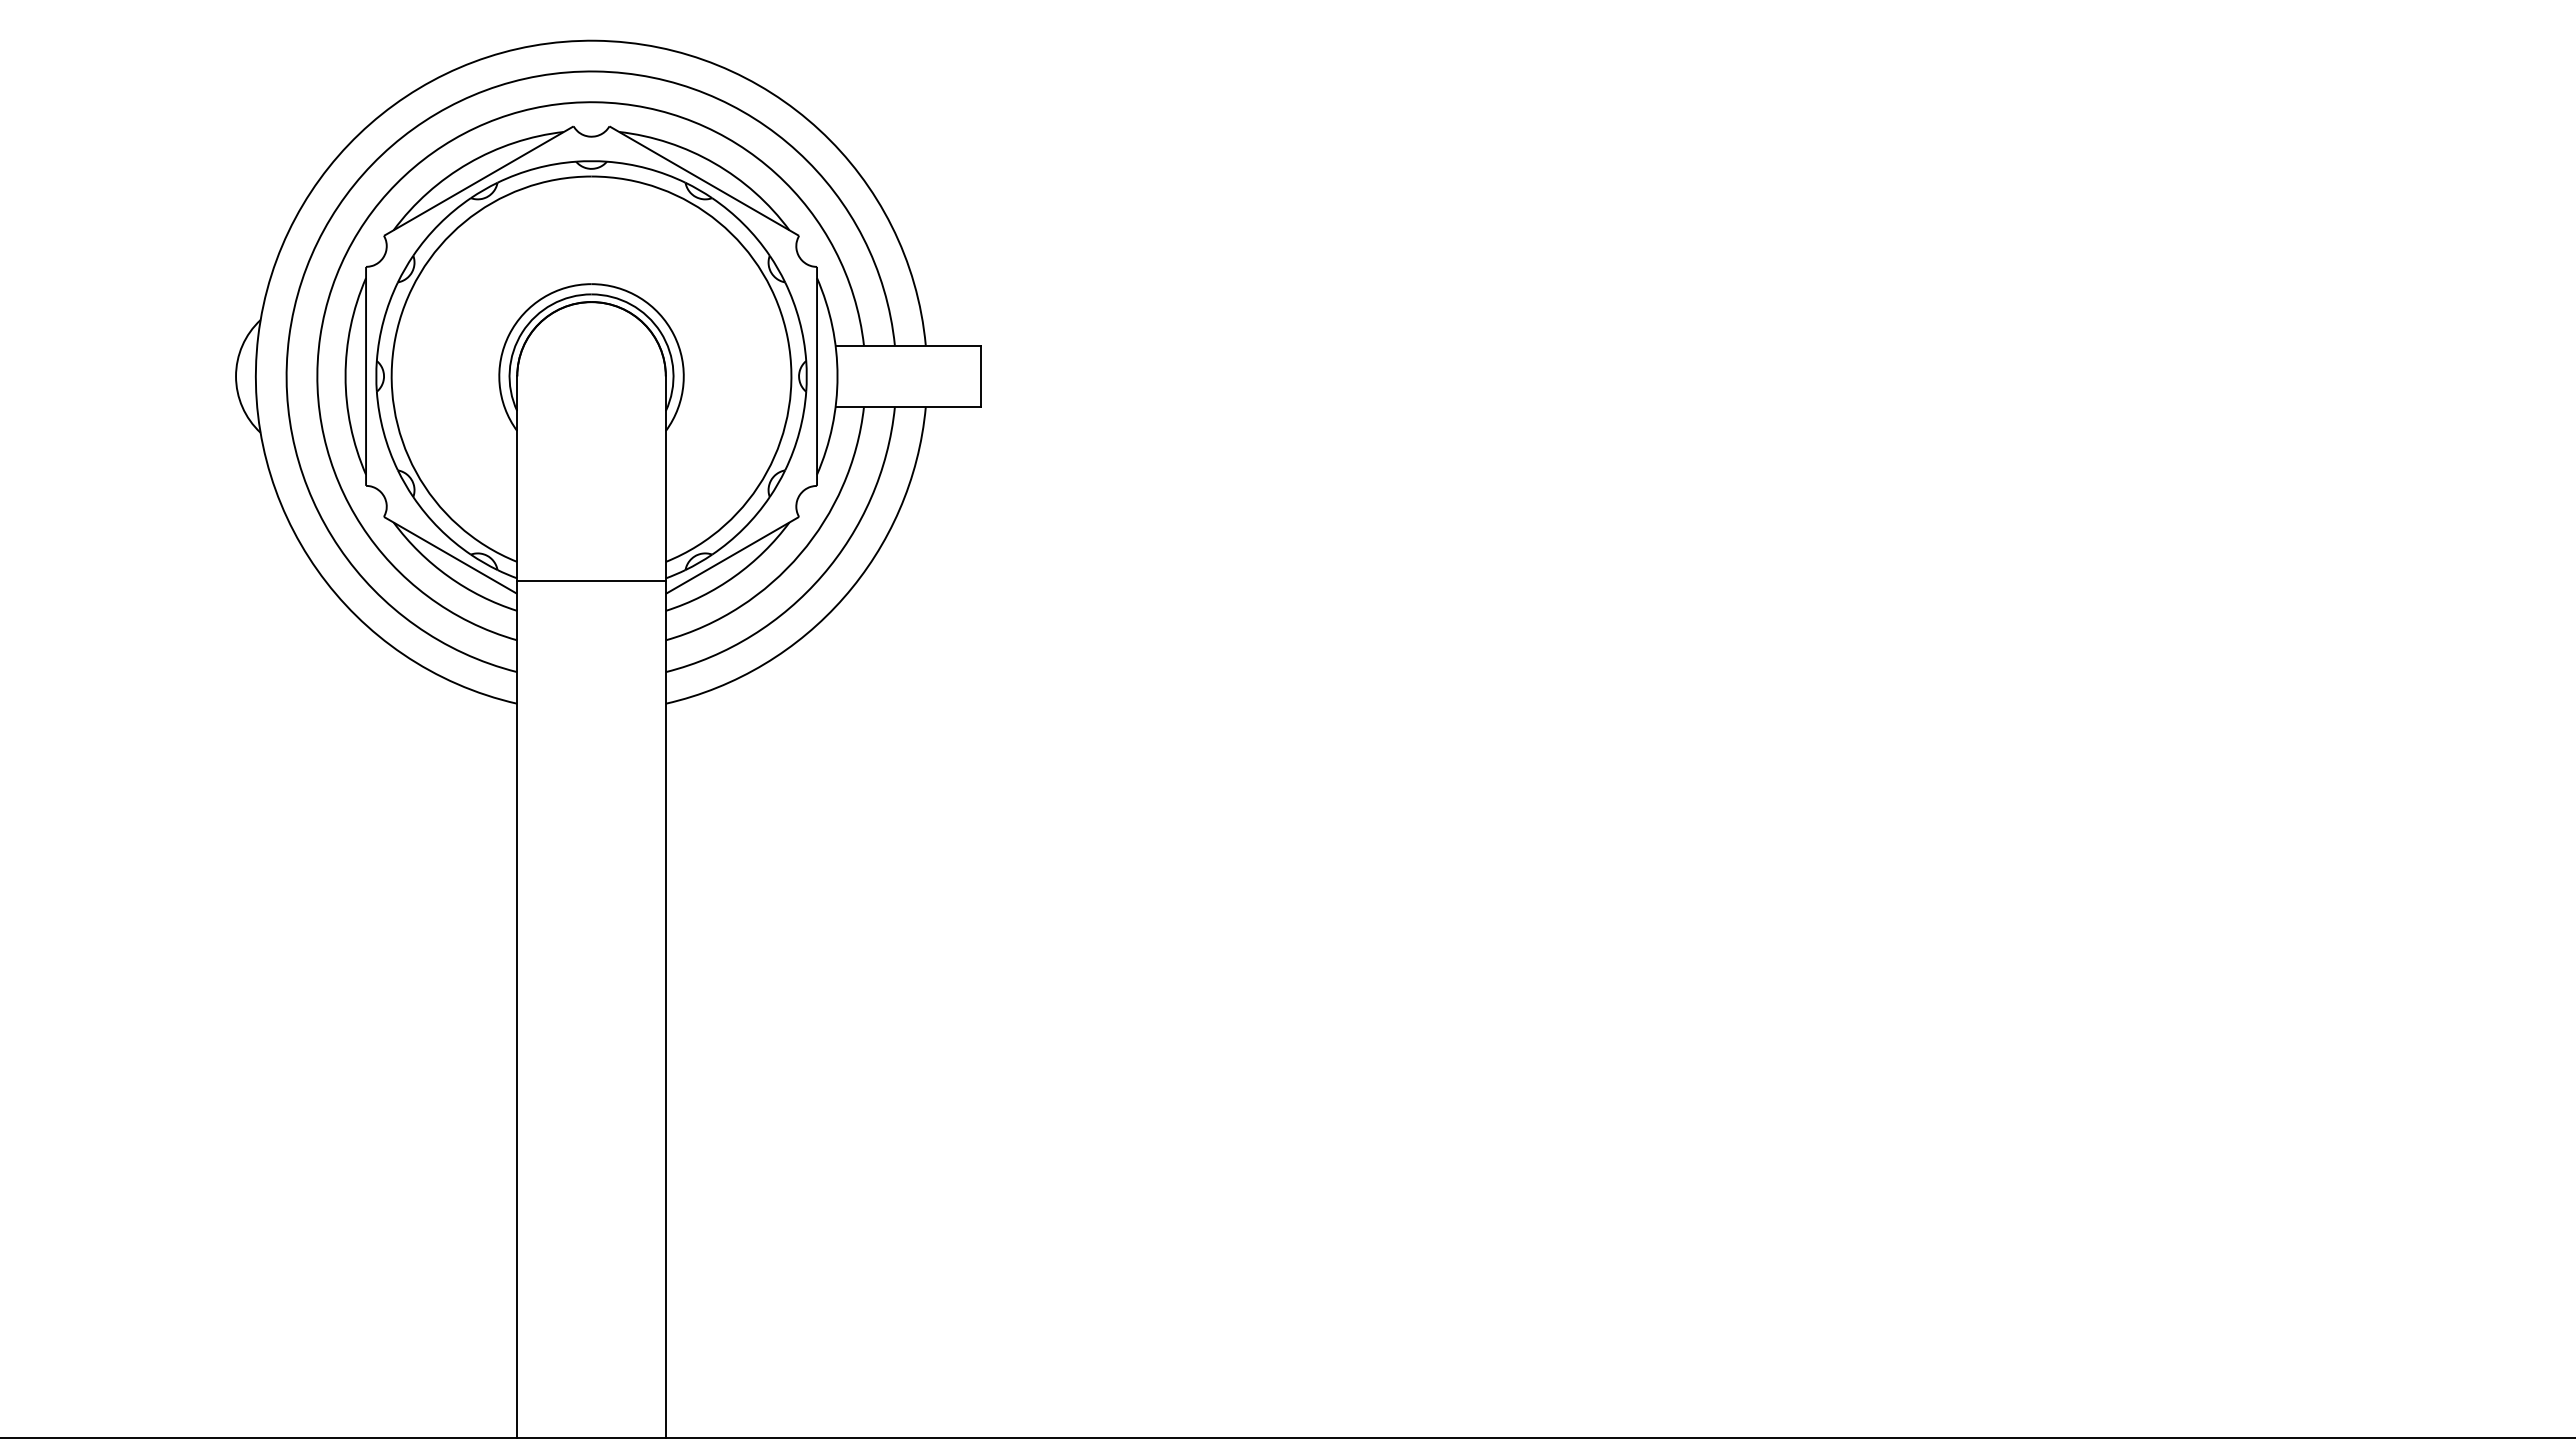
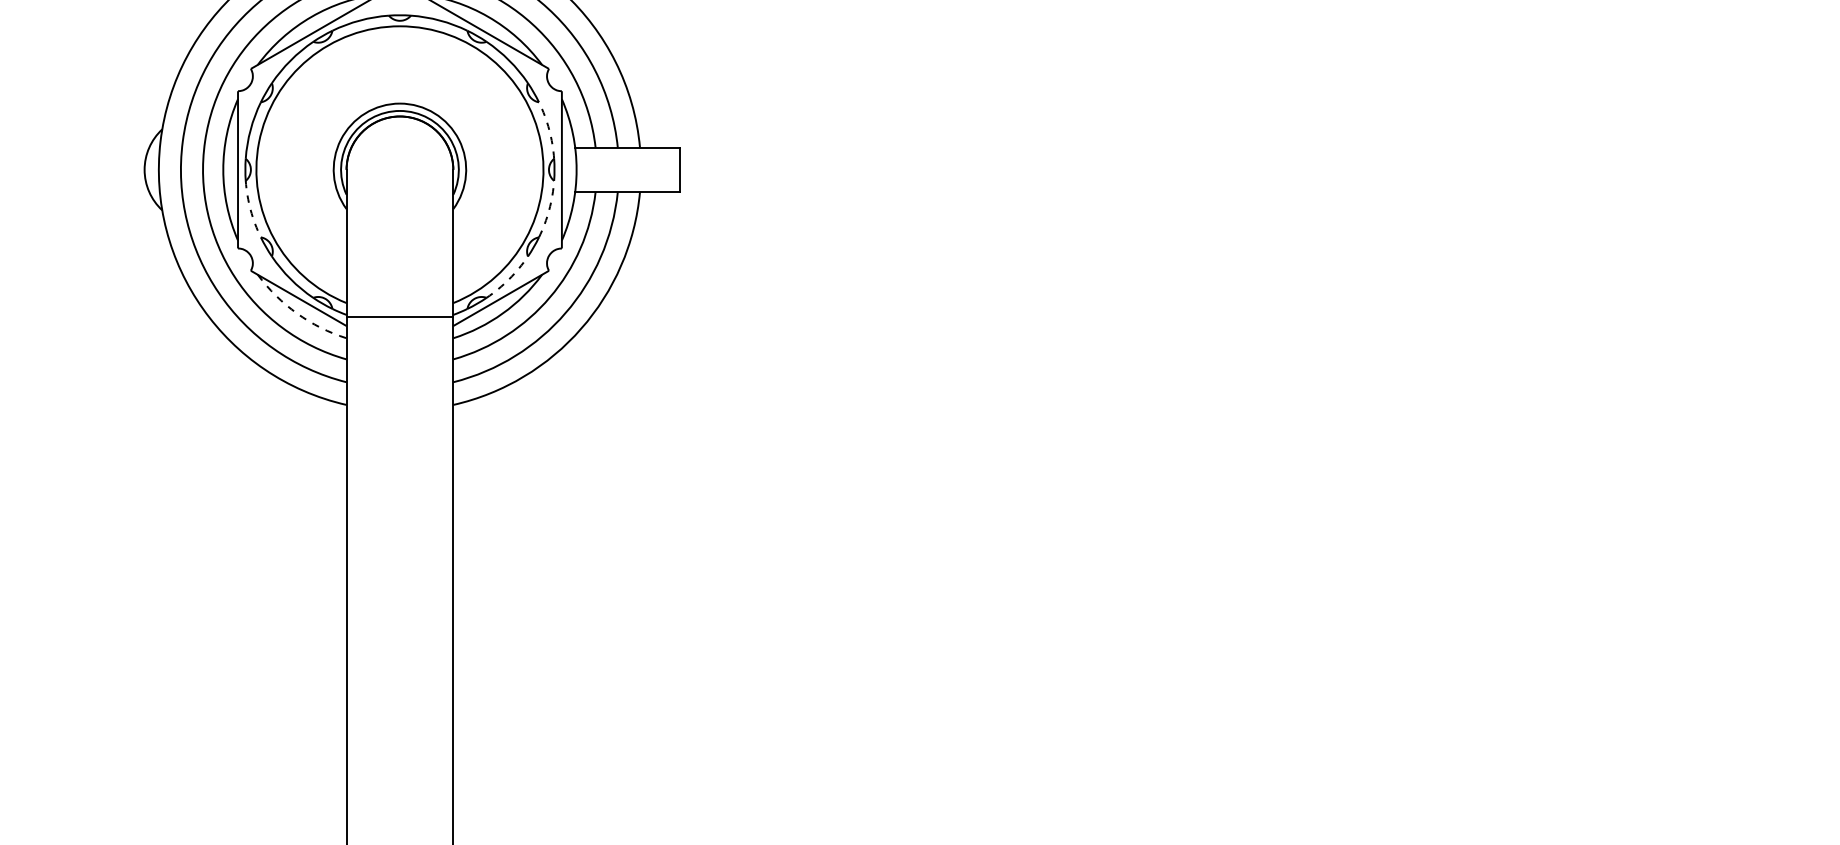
arc: (799, 320) -> (549, 129), solid -> dashed
arc: (383, 432) -> (250, 210), solid -> dashed
arc: (799, 432) -> (549, 210), solid -> dashed
arc: (743, 528) -> (509, 279), solid -> dashed
arc: (448, 576) -> (297, 313), solid -> dashed

